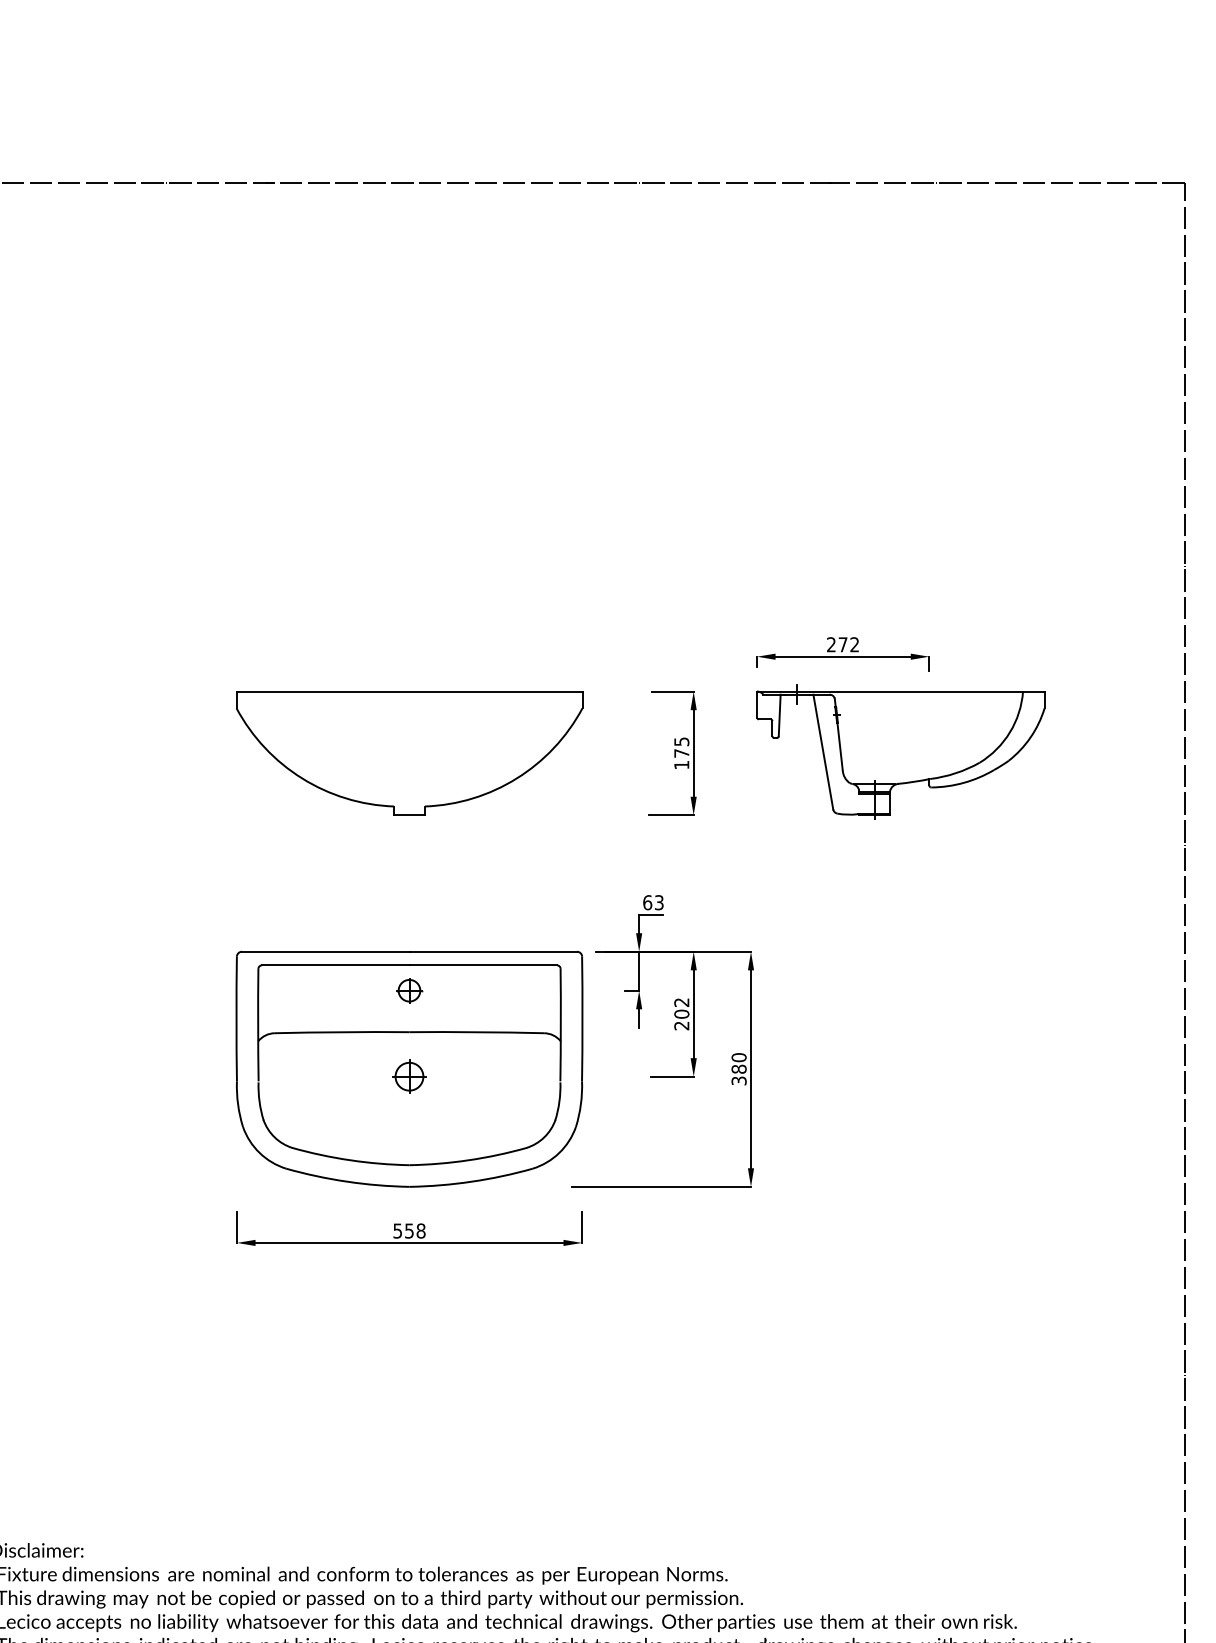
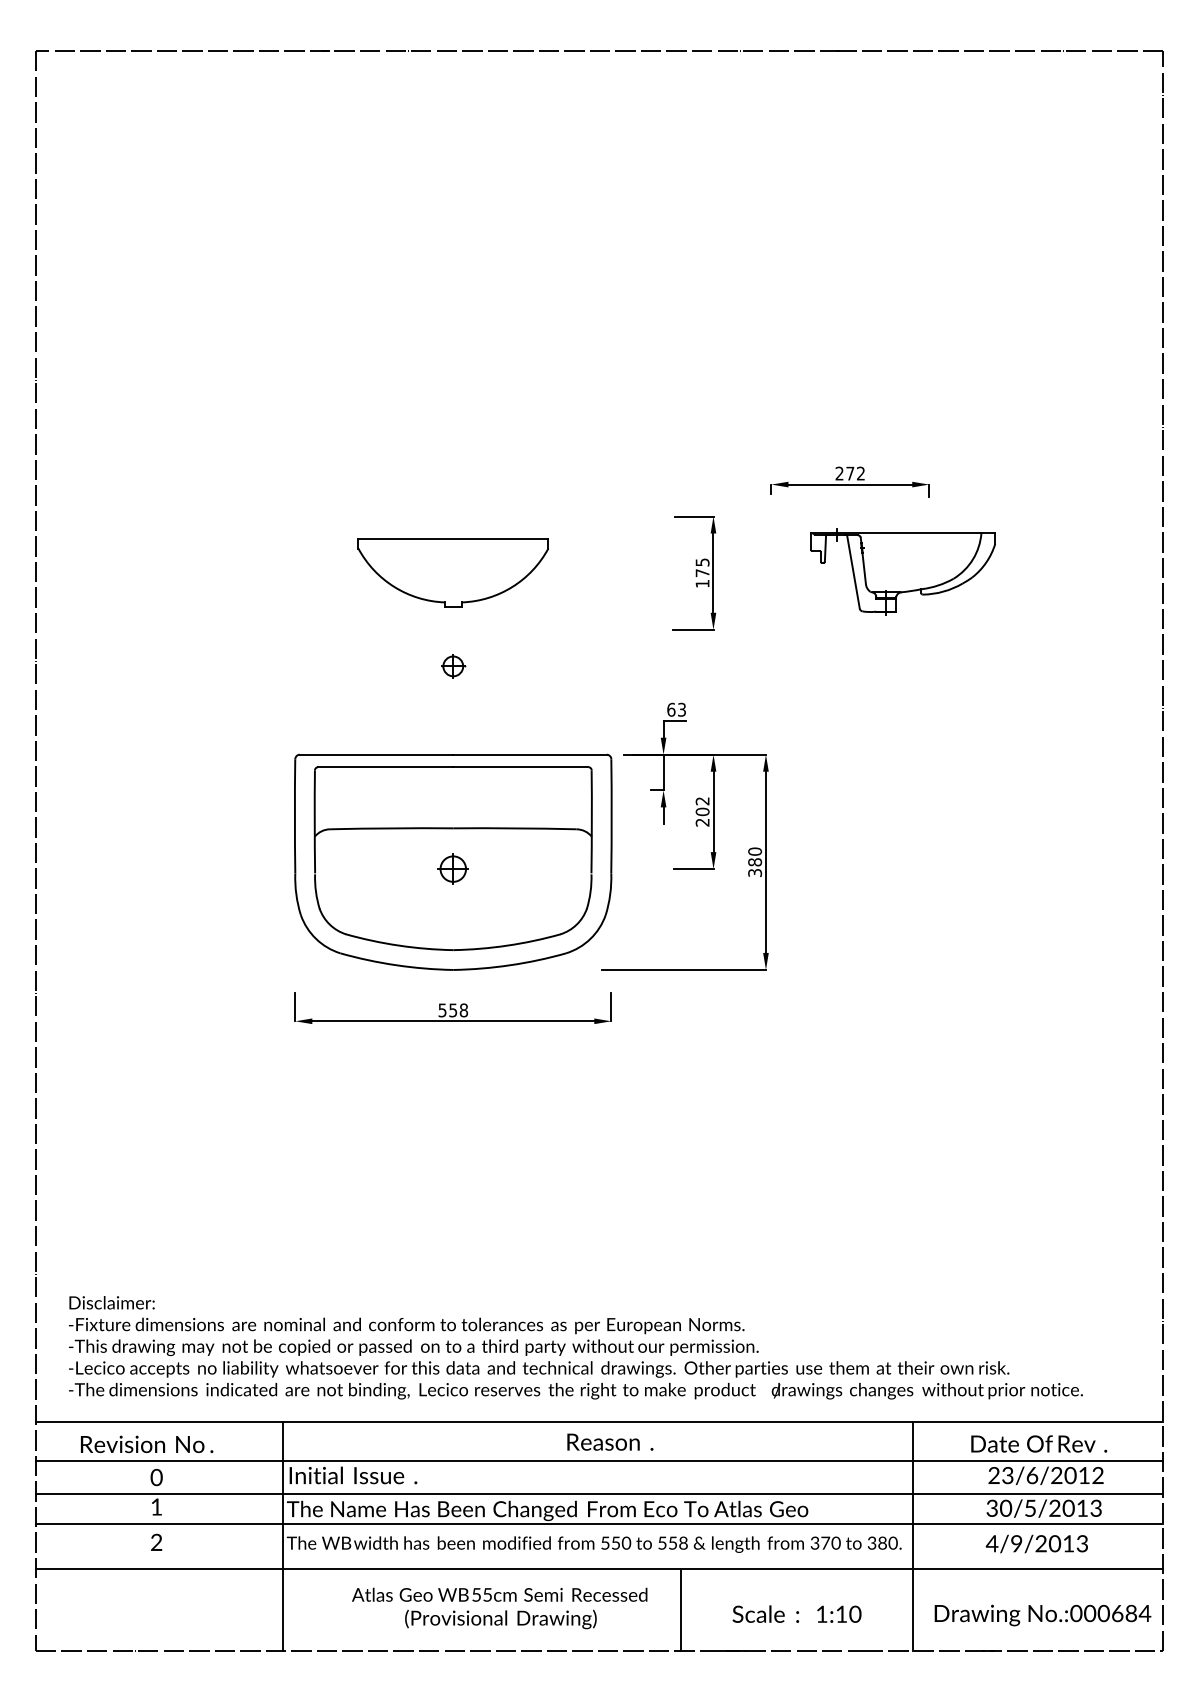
part: (900, 751) -> (902, 571), size x0.7
part: (409, 753) -> (453, 573), size x0.6
part: (409, 990) -> (453, 666), moved

